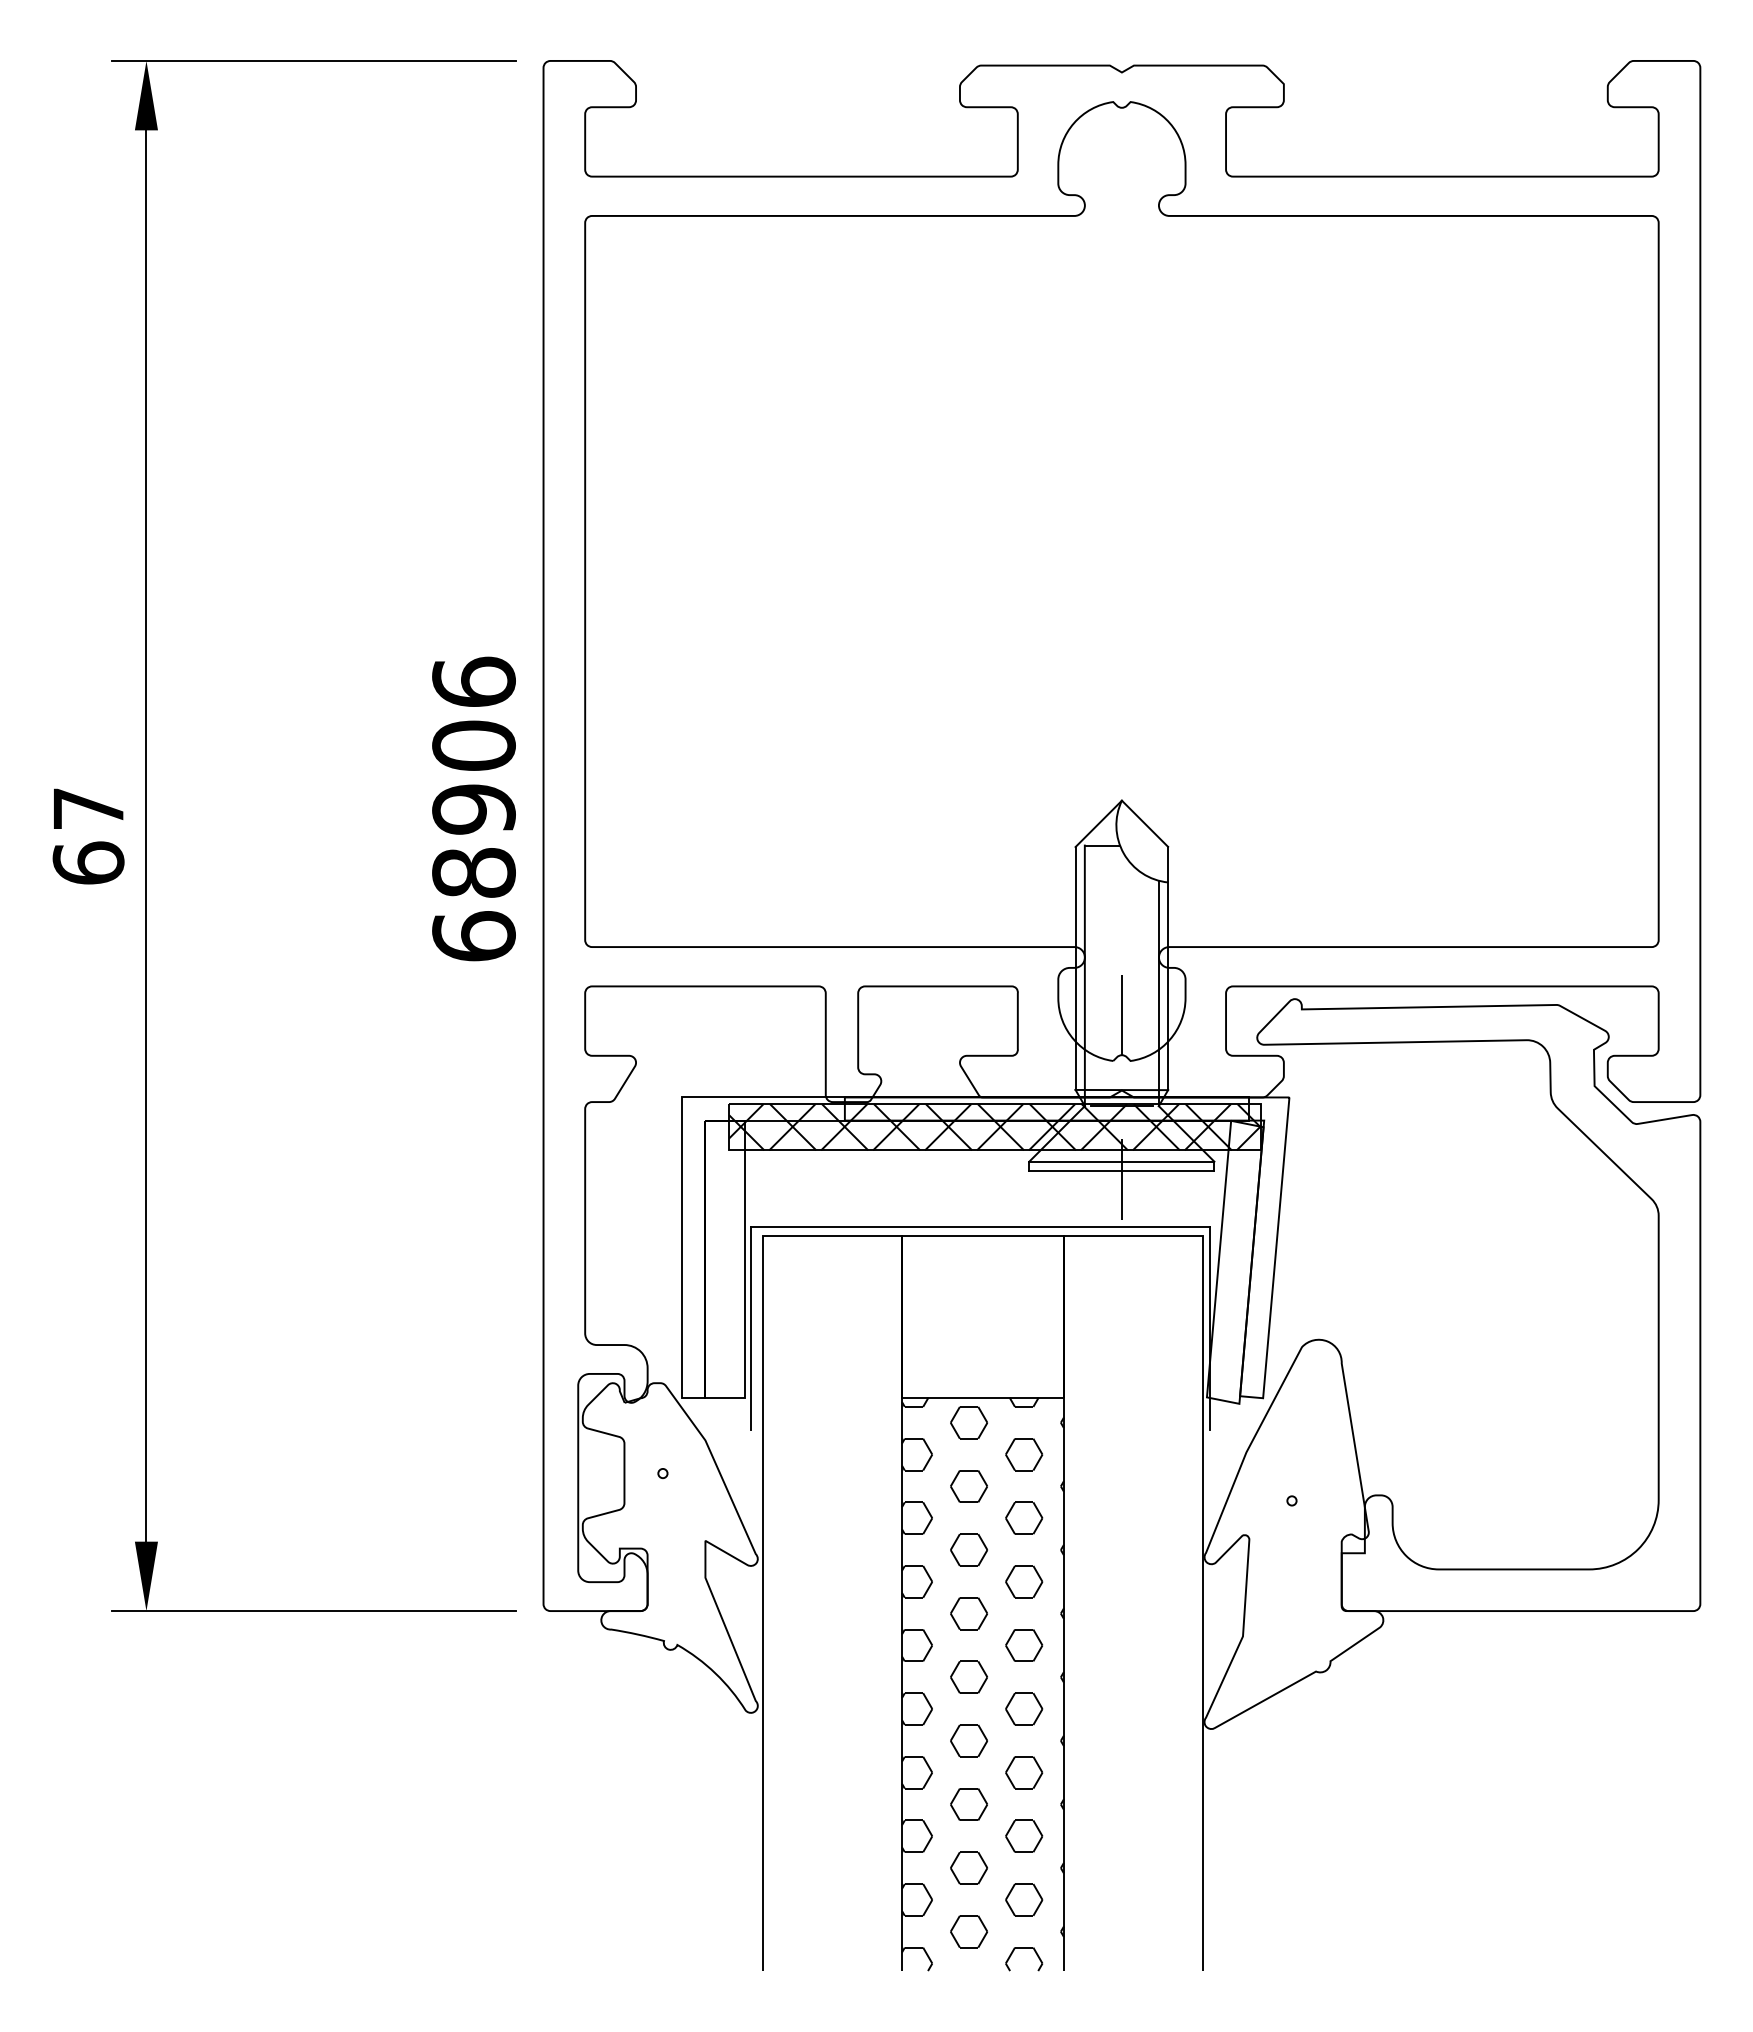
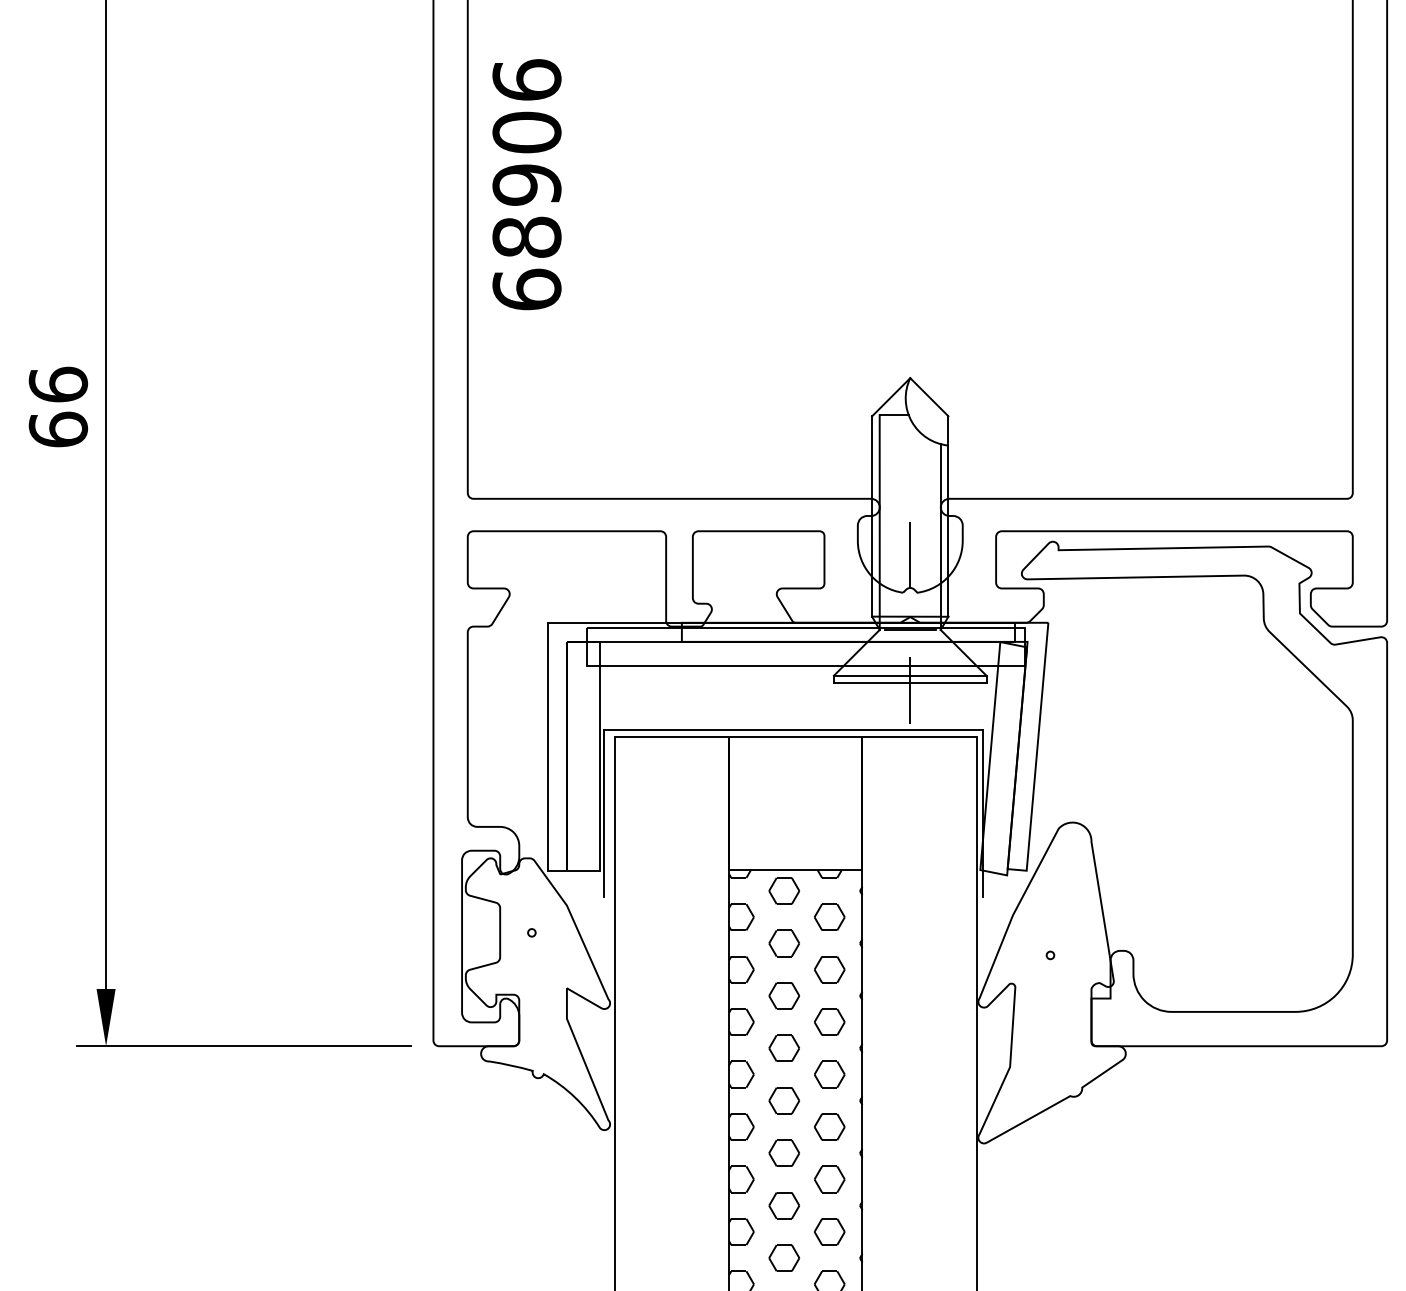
text: (88, 807) -> (58, 383), 67 -> 66
text: (473, 808) -> (526, 184), moved
hatch: (995, 1127) -> (806, 647), removed

